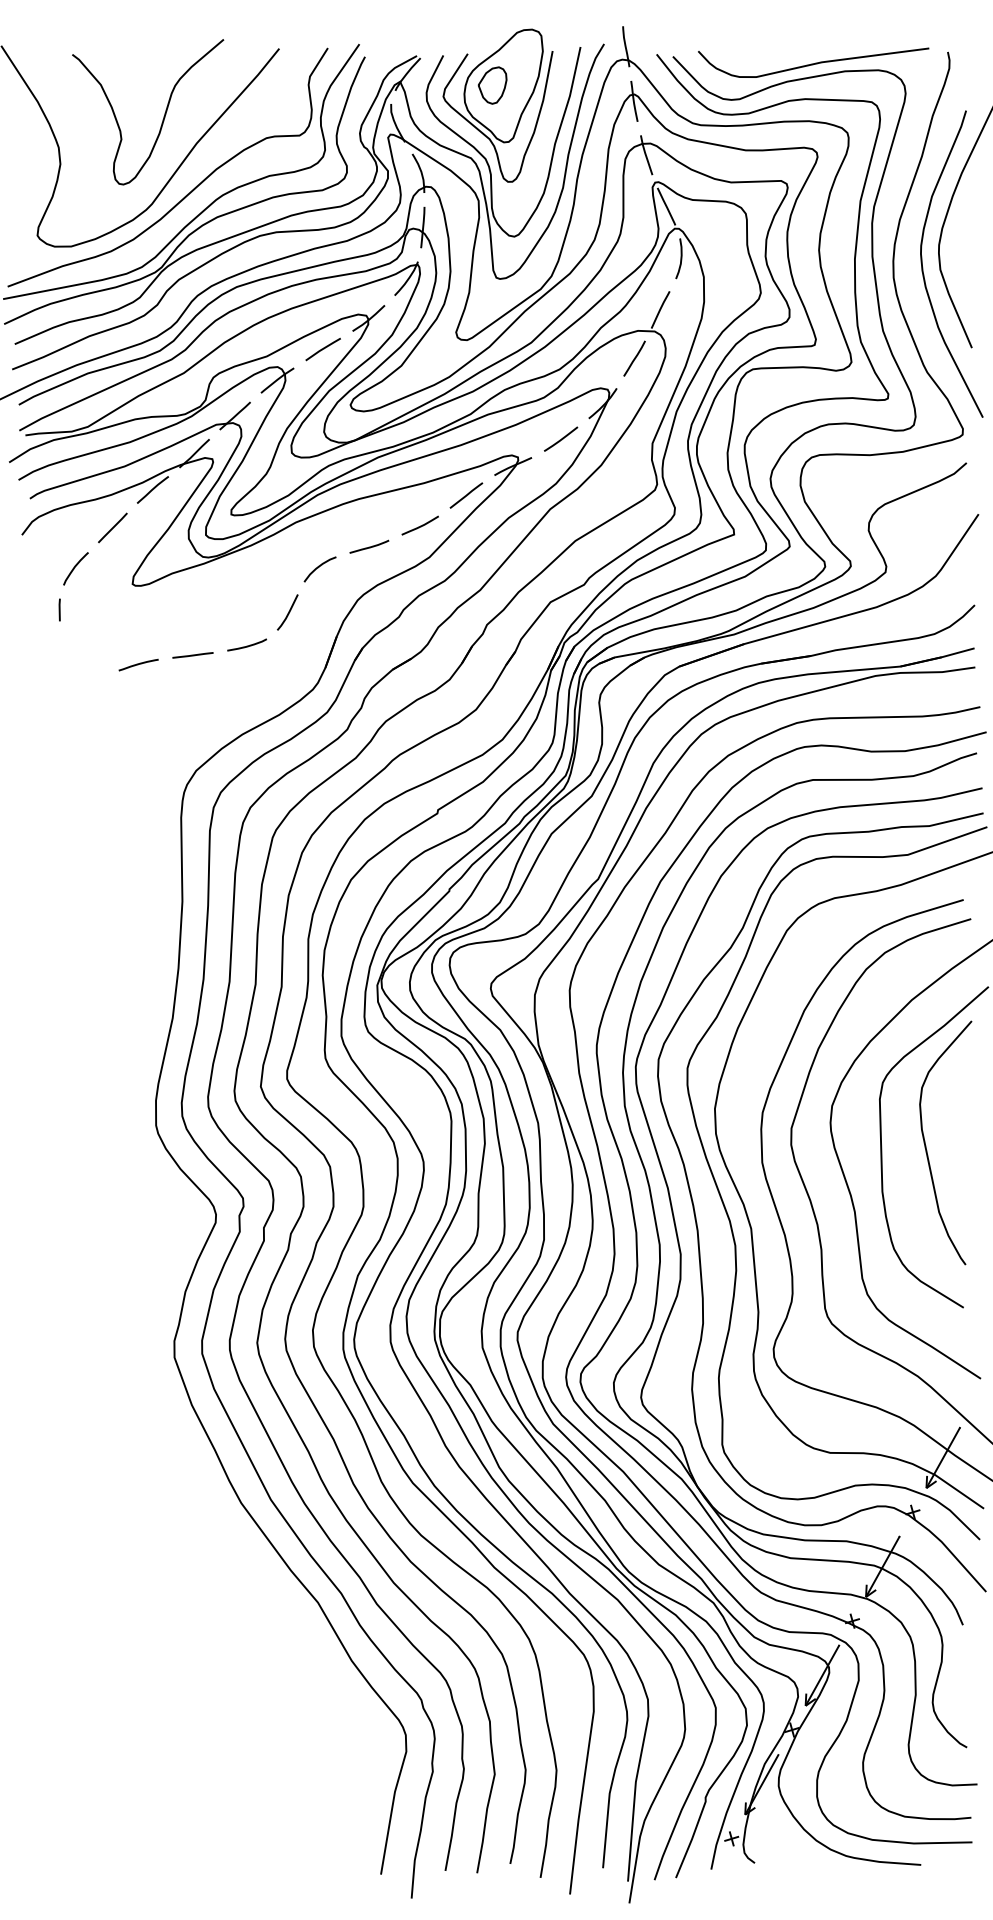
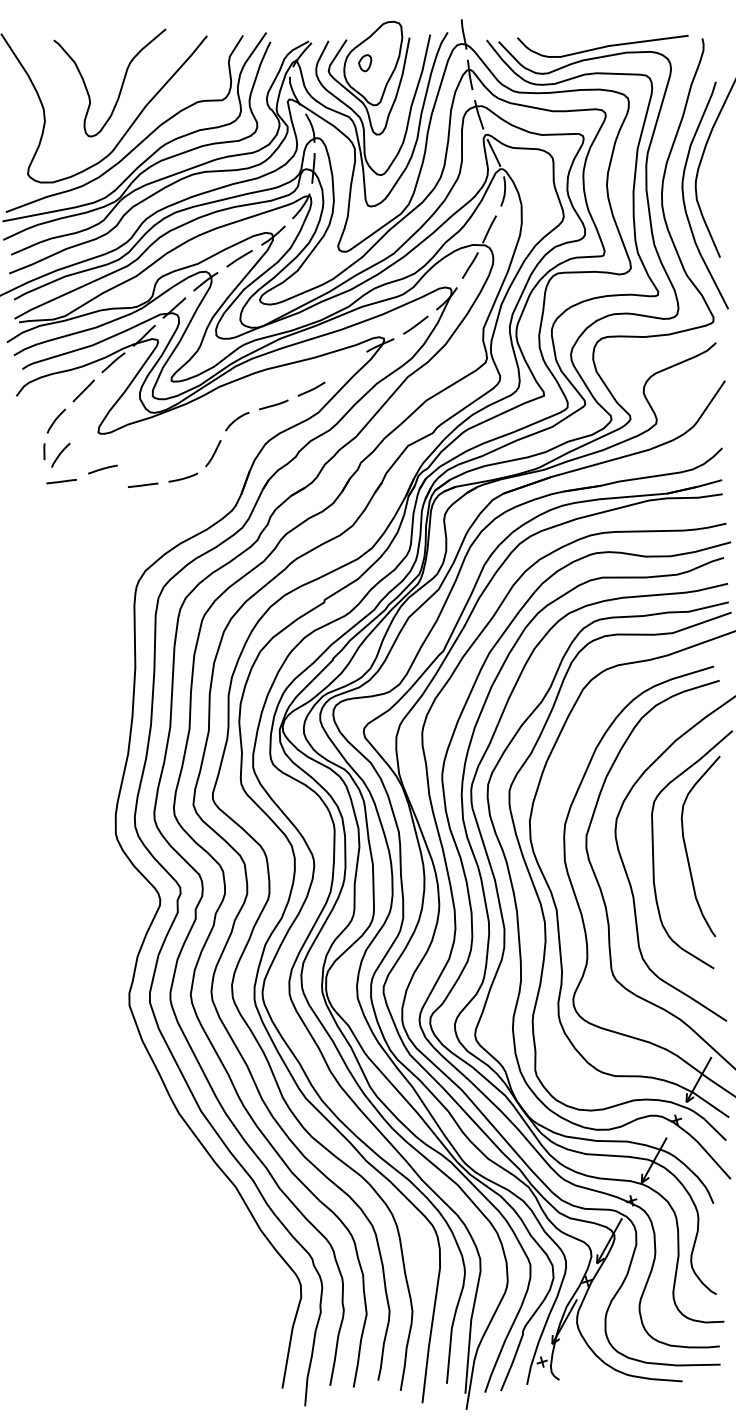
part: (492, 85) -> (365, 63), size x0.6
line: (466, 495) -> (345, 366), removed
curve: (81, 613) -> (60, 454), added
line: (82, 650) -> (61, 481), added
line: (138, 664) -> (102, 469), moved

